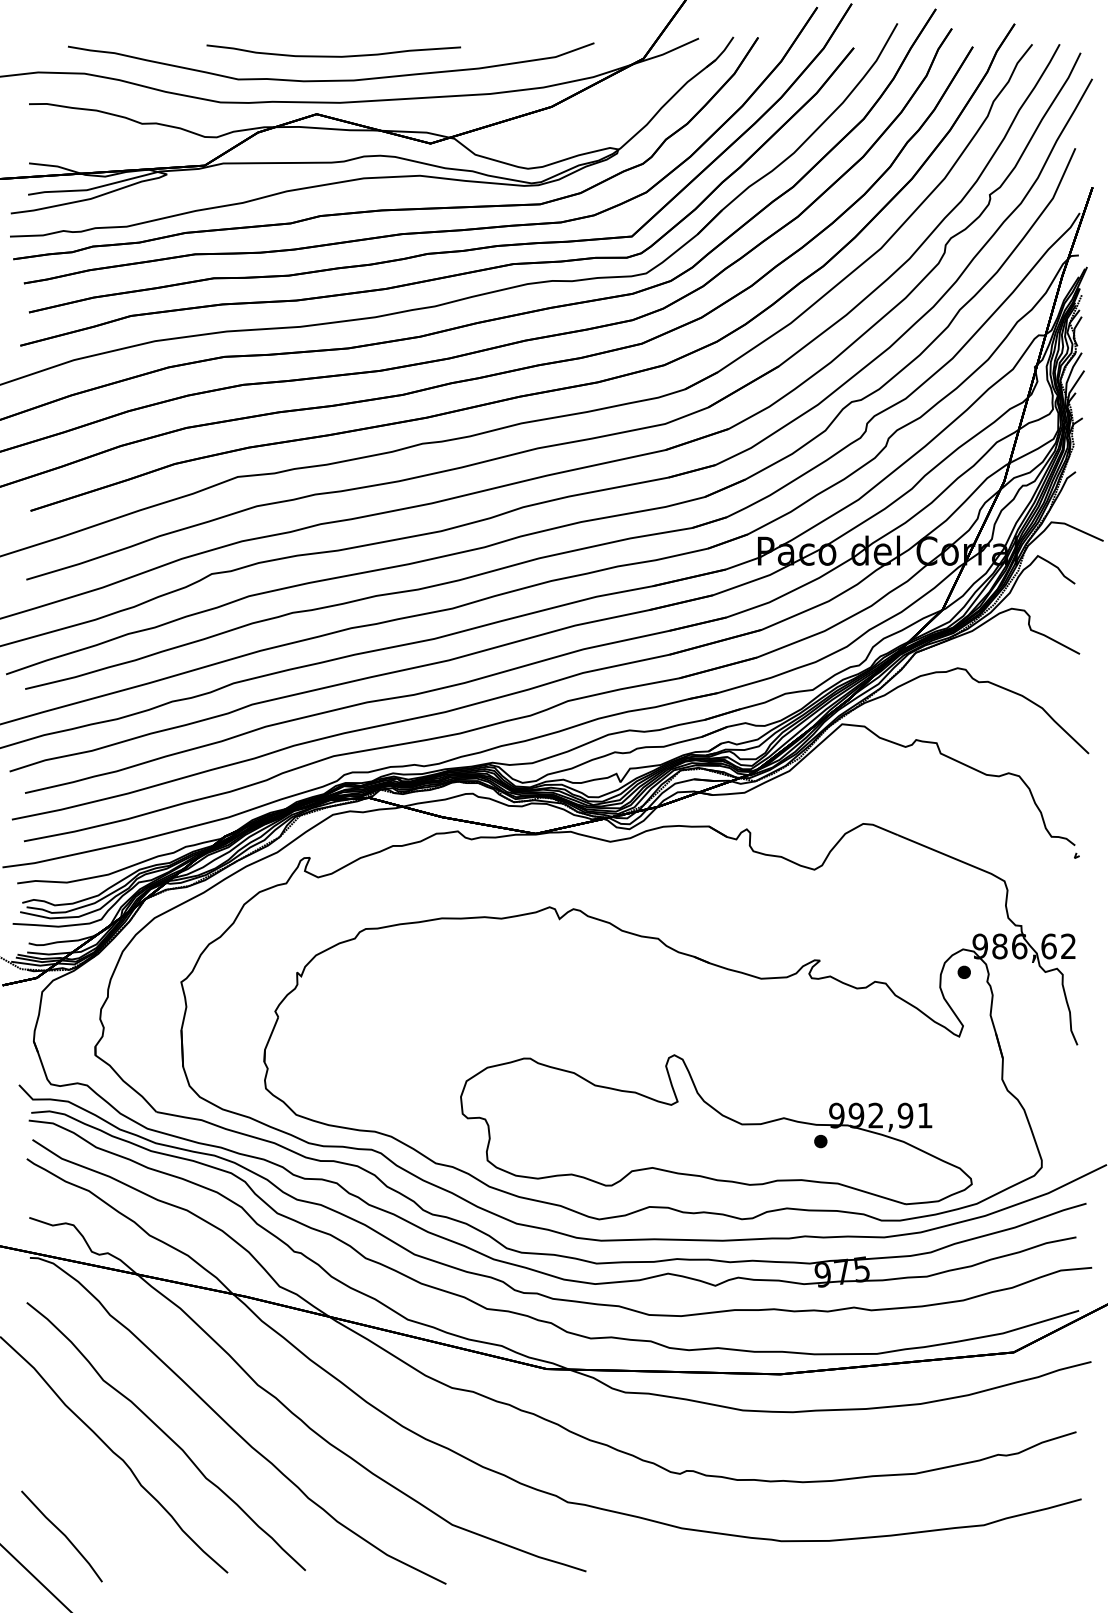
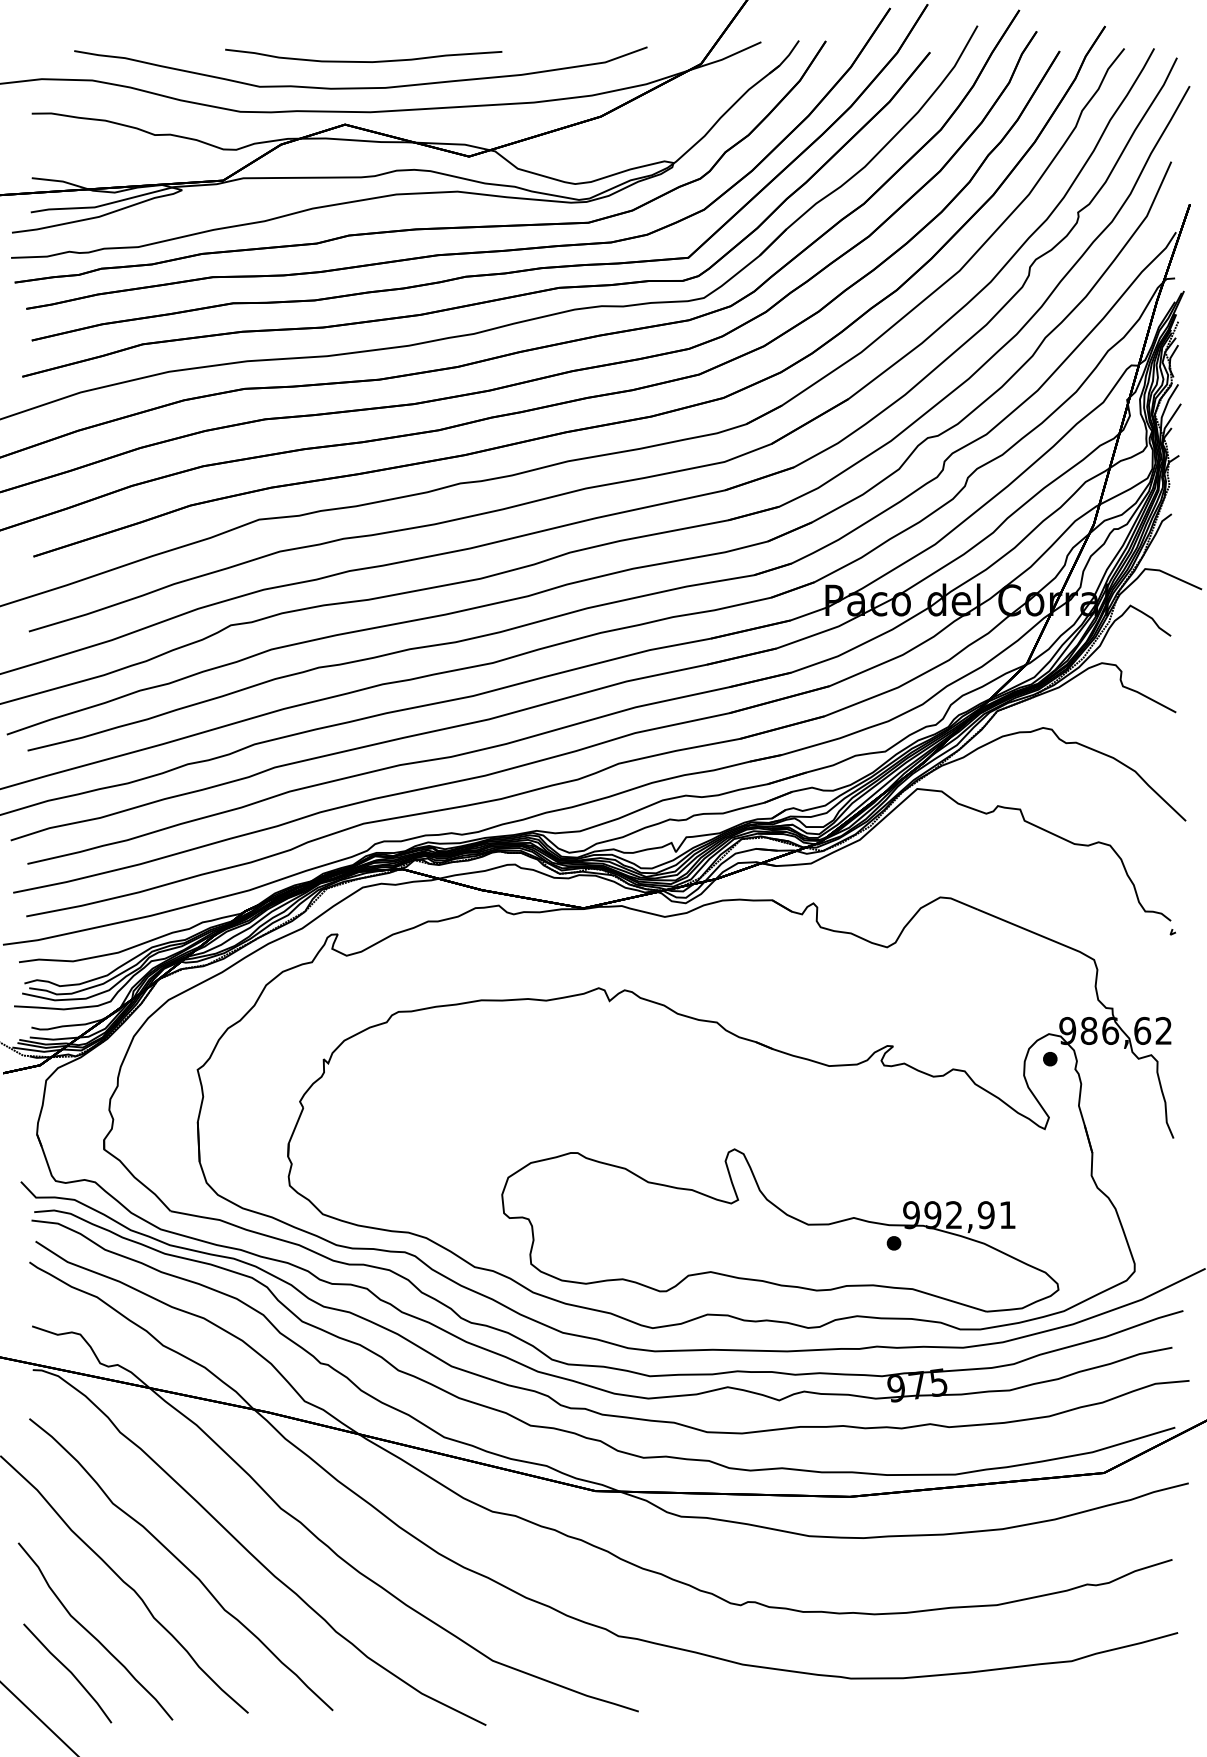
part: (87, 1497) -> (95, 1631), added

